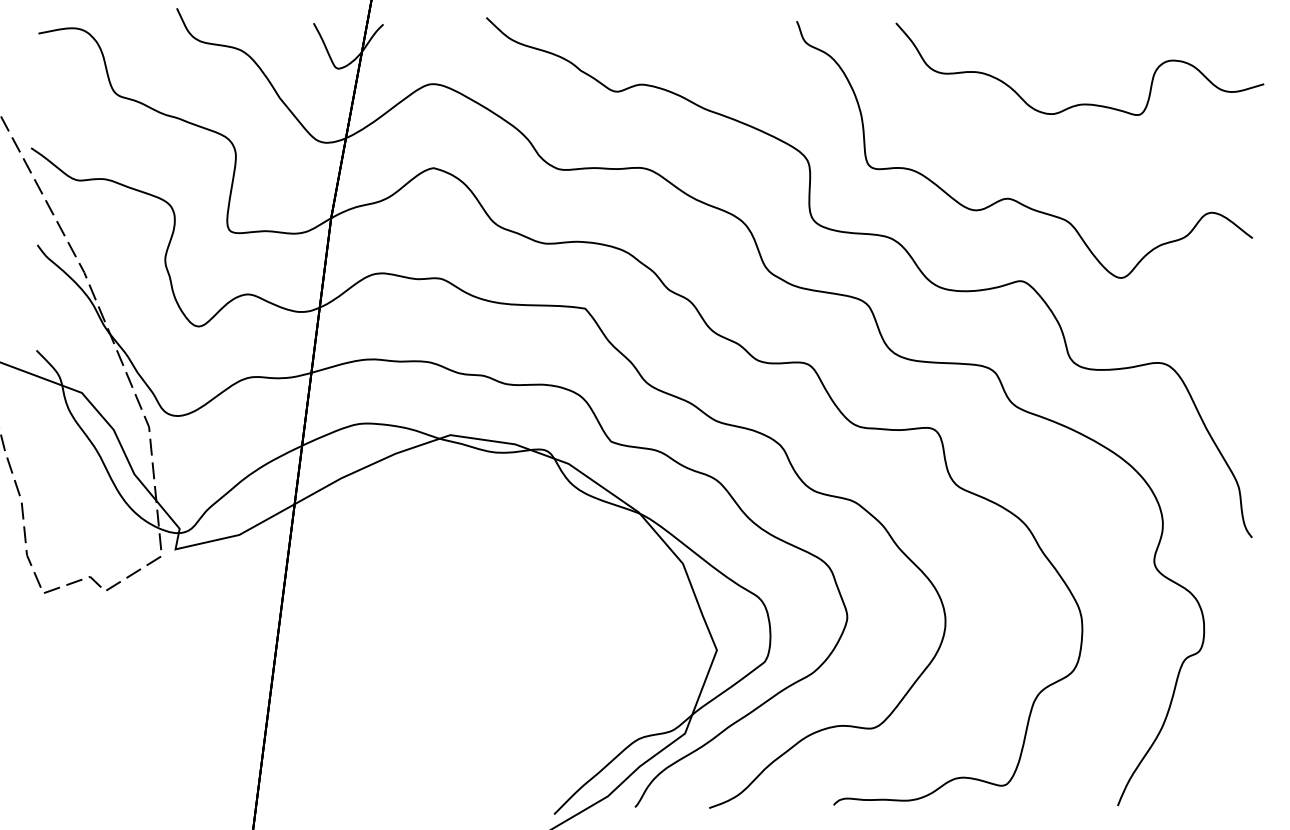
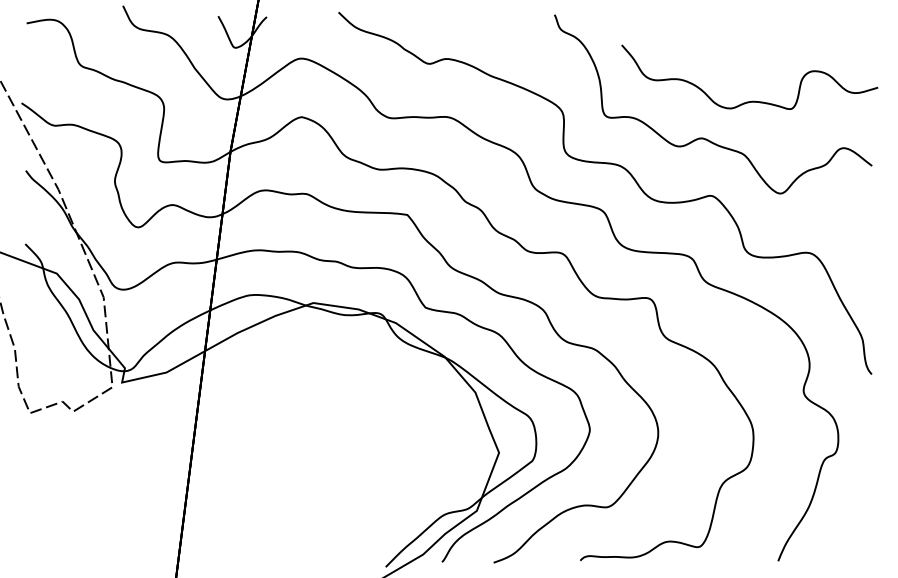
curve: (1083, 102) -> (752, 100), moved

